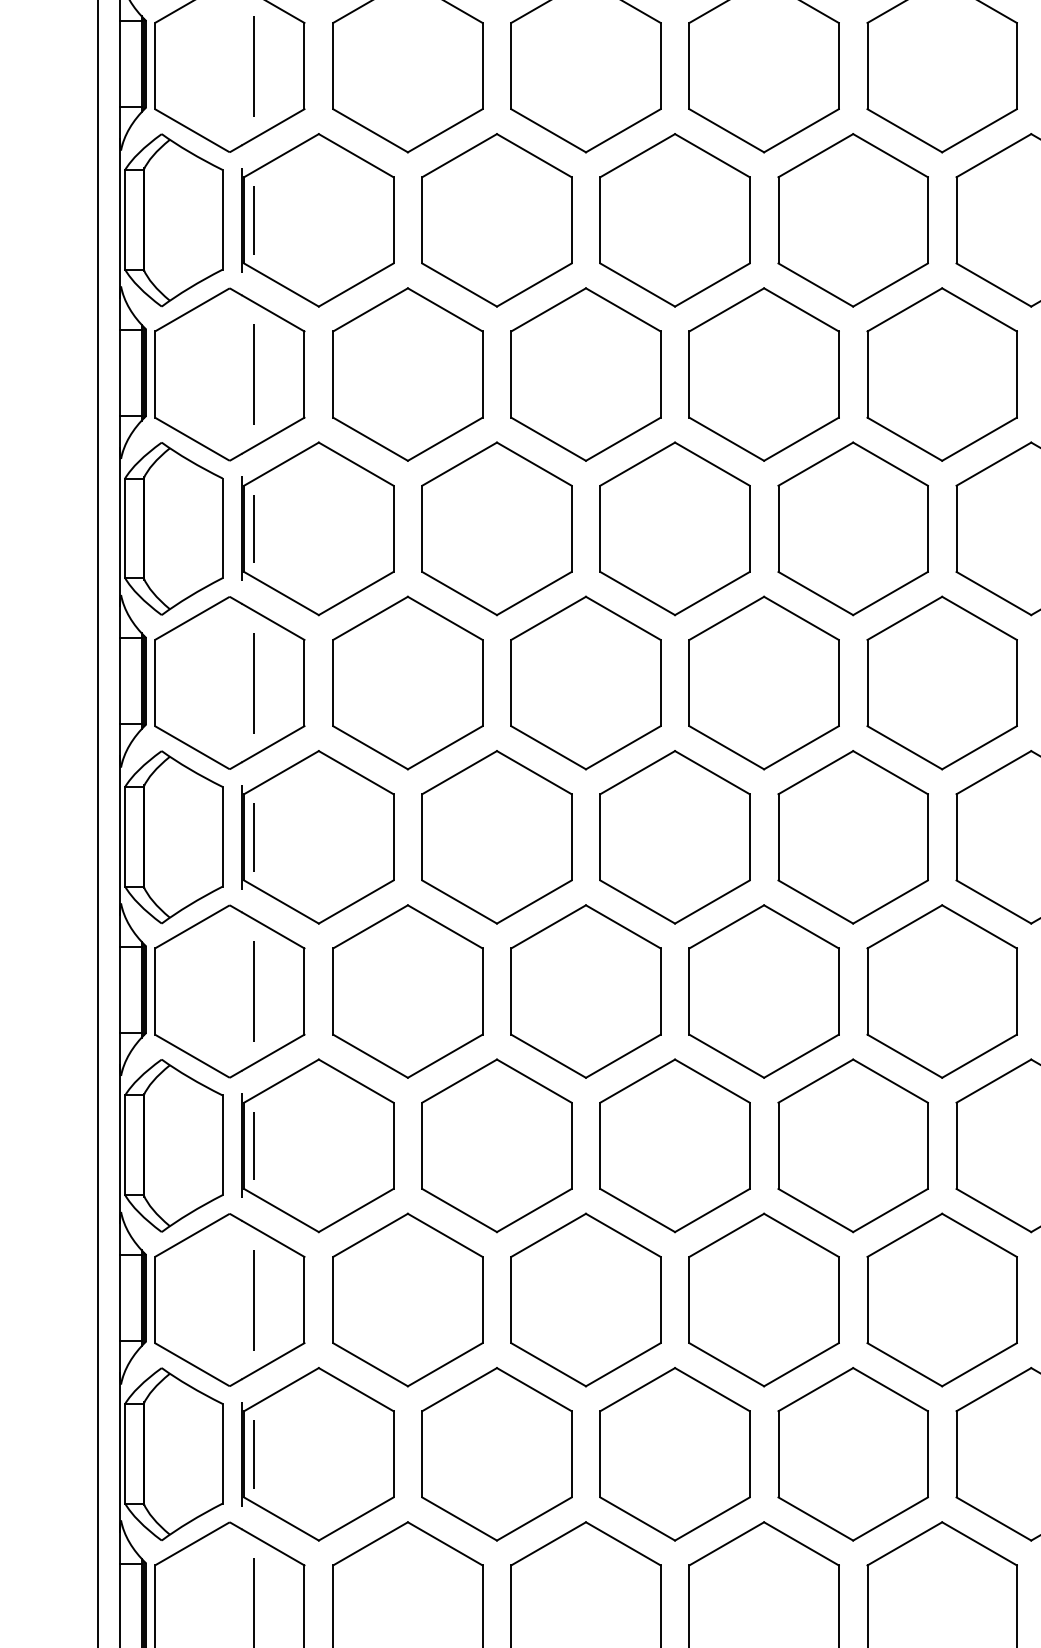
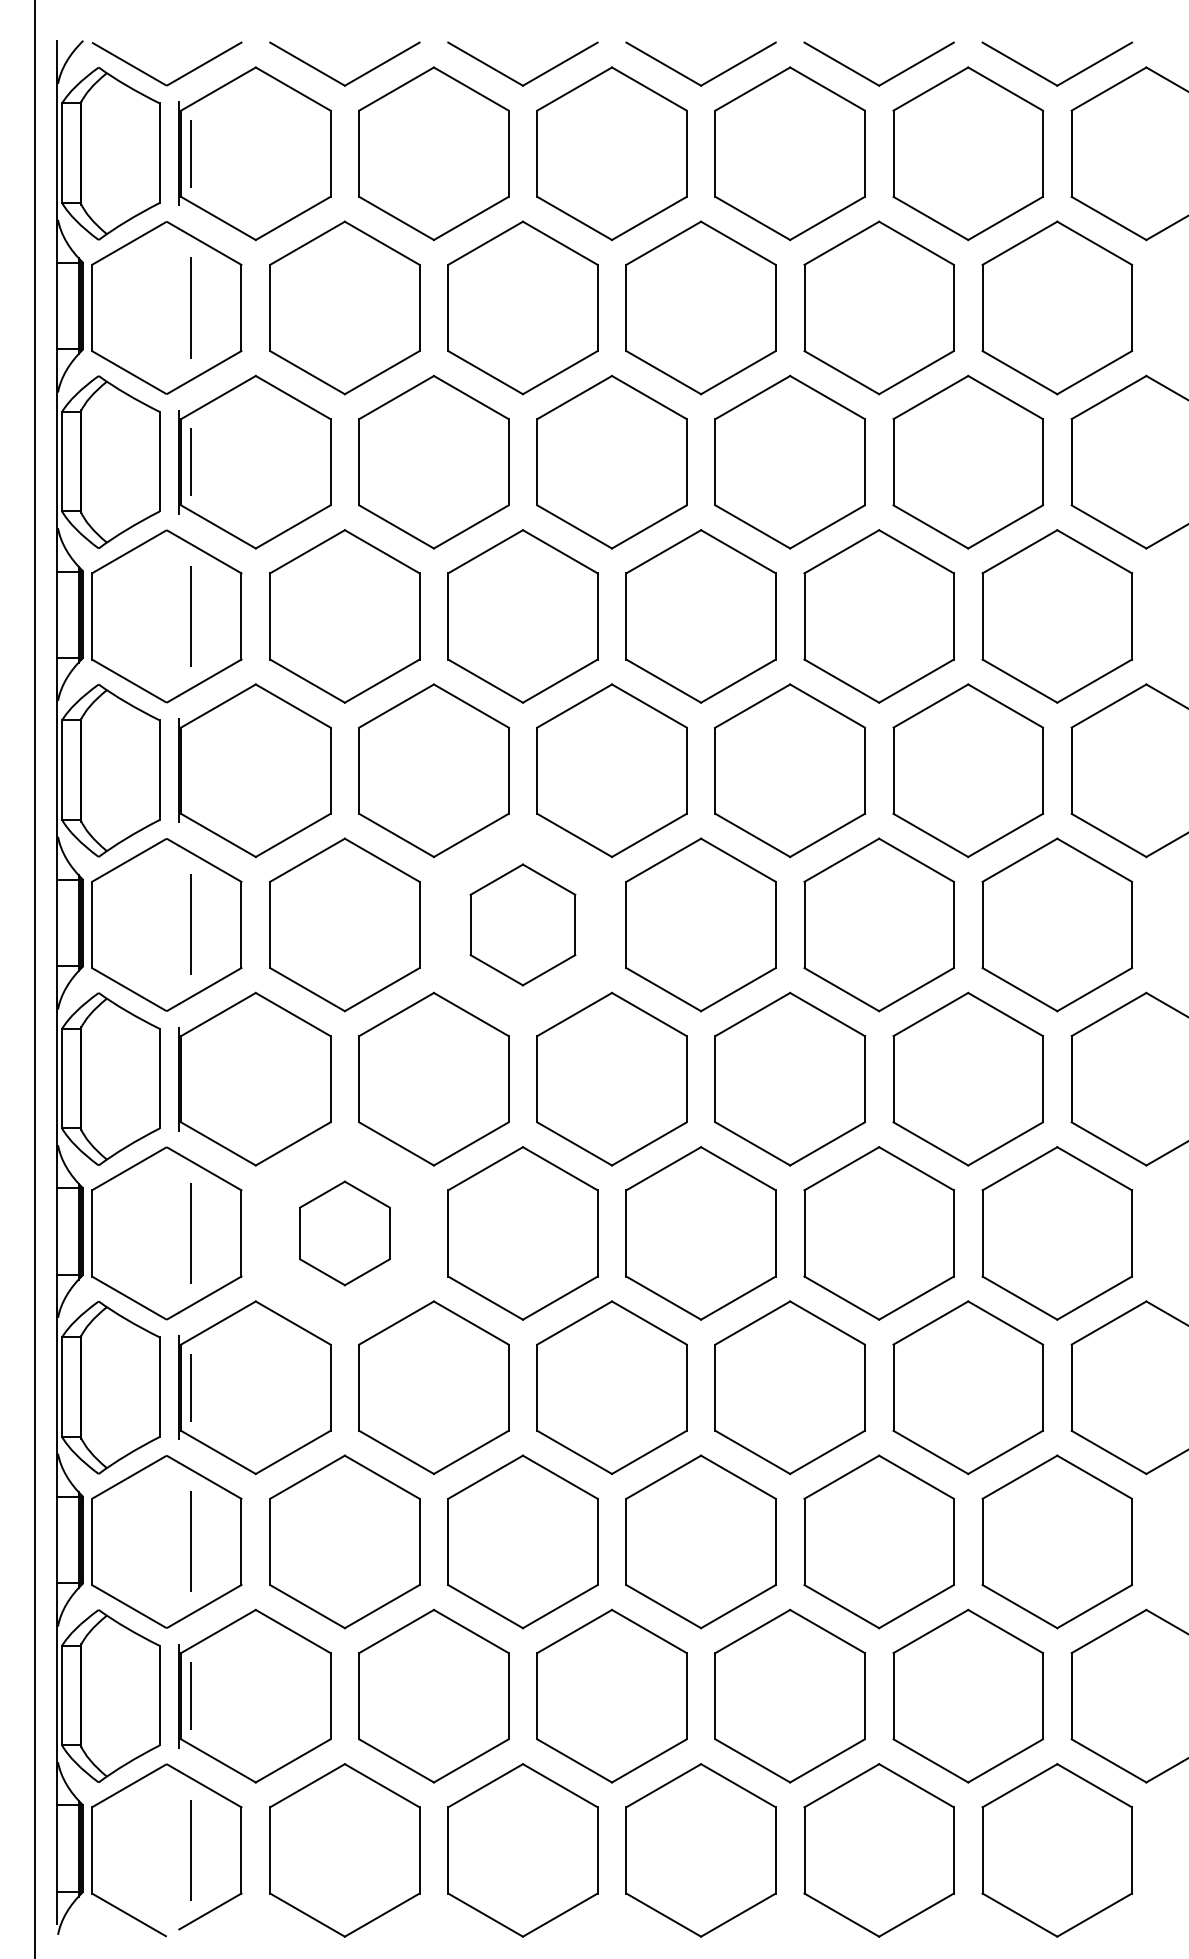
line: (254, 528) -> (191, 770), removed
part: (585, 682) -> (522, 924), size x0.7
line: (254, 837) -> (191, 1079), removed
part: (407, 991) -> (344, 1233), size x0.6

